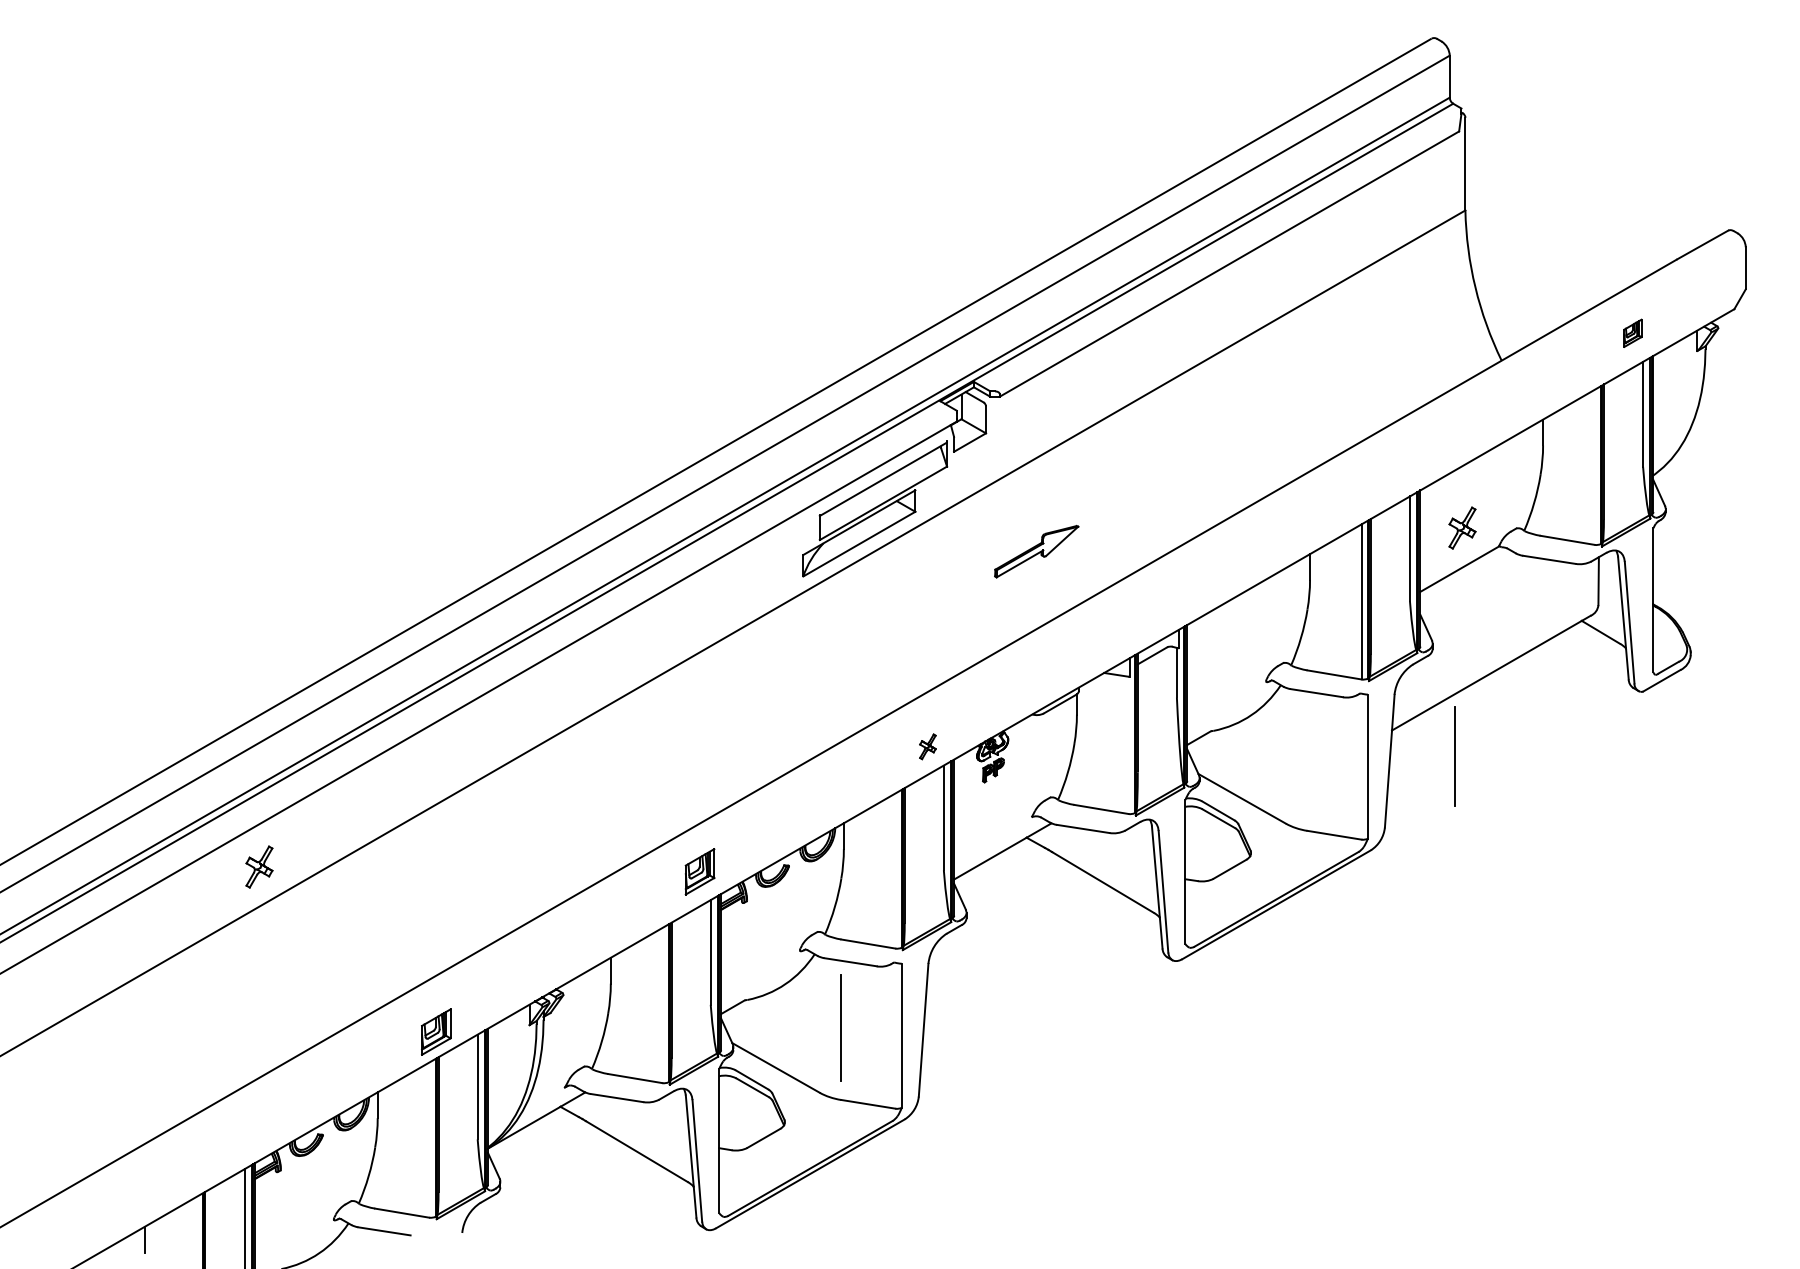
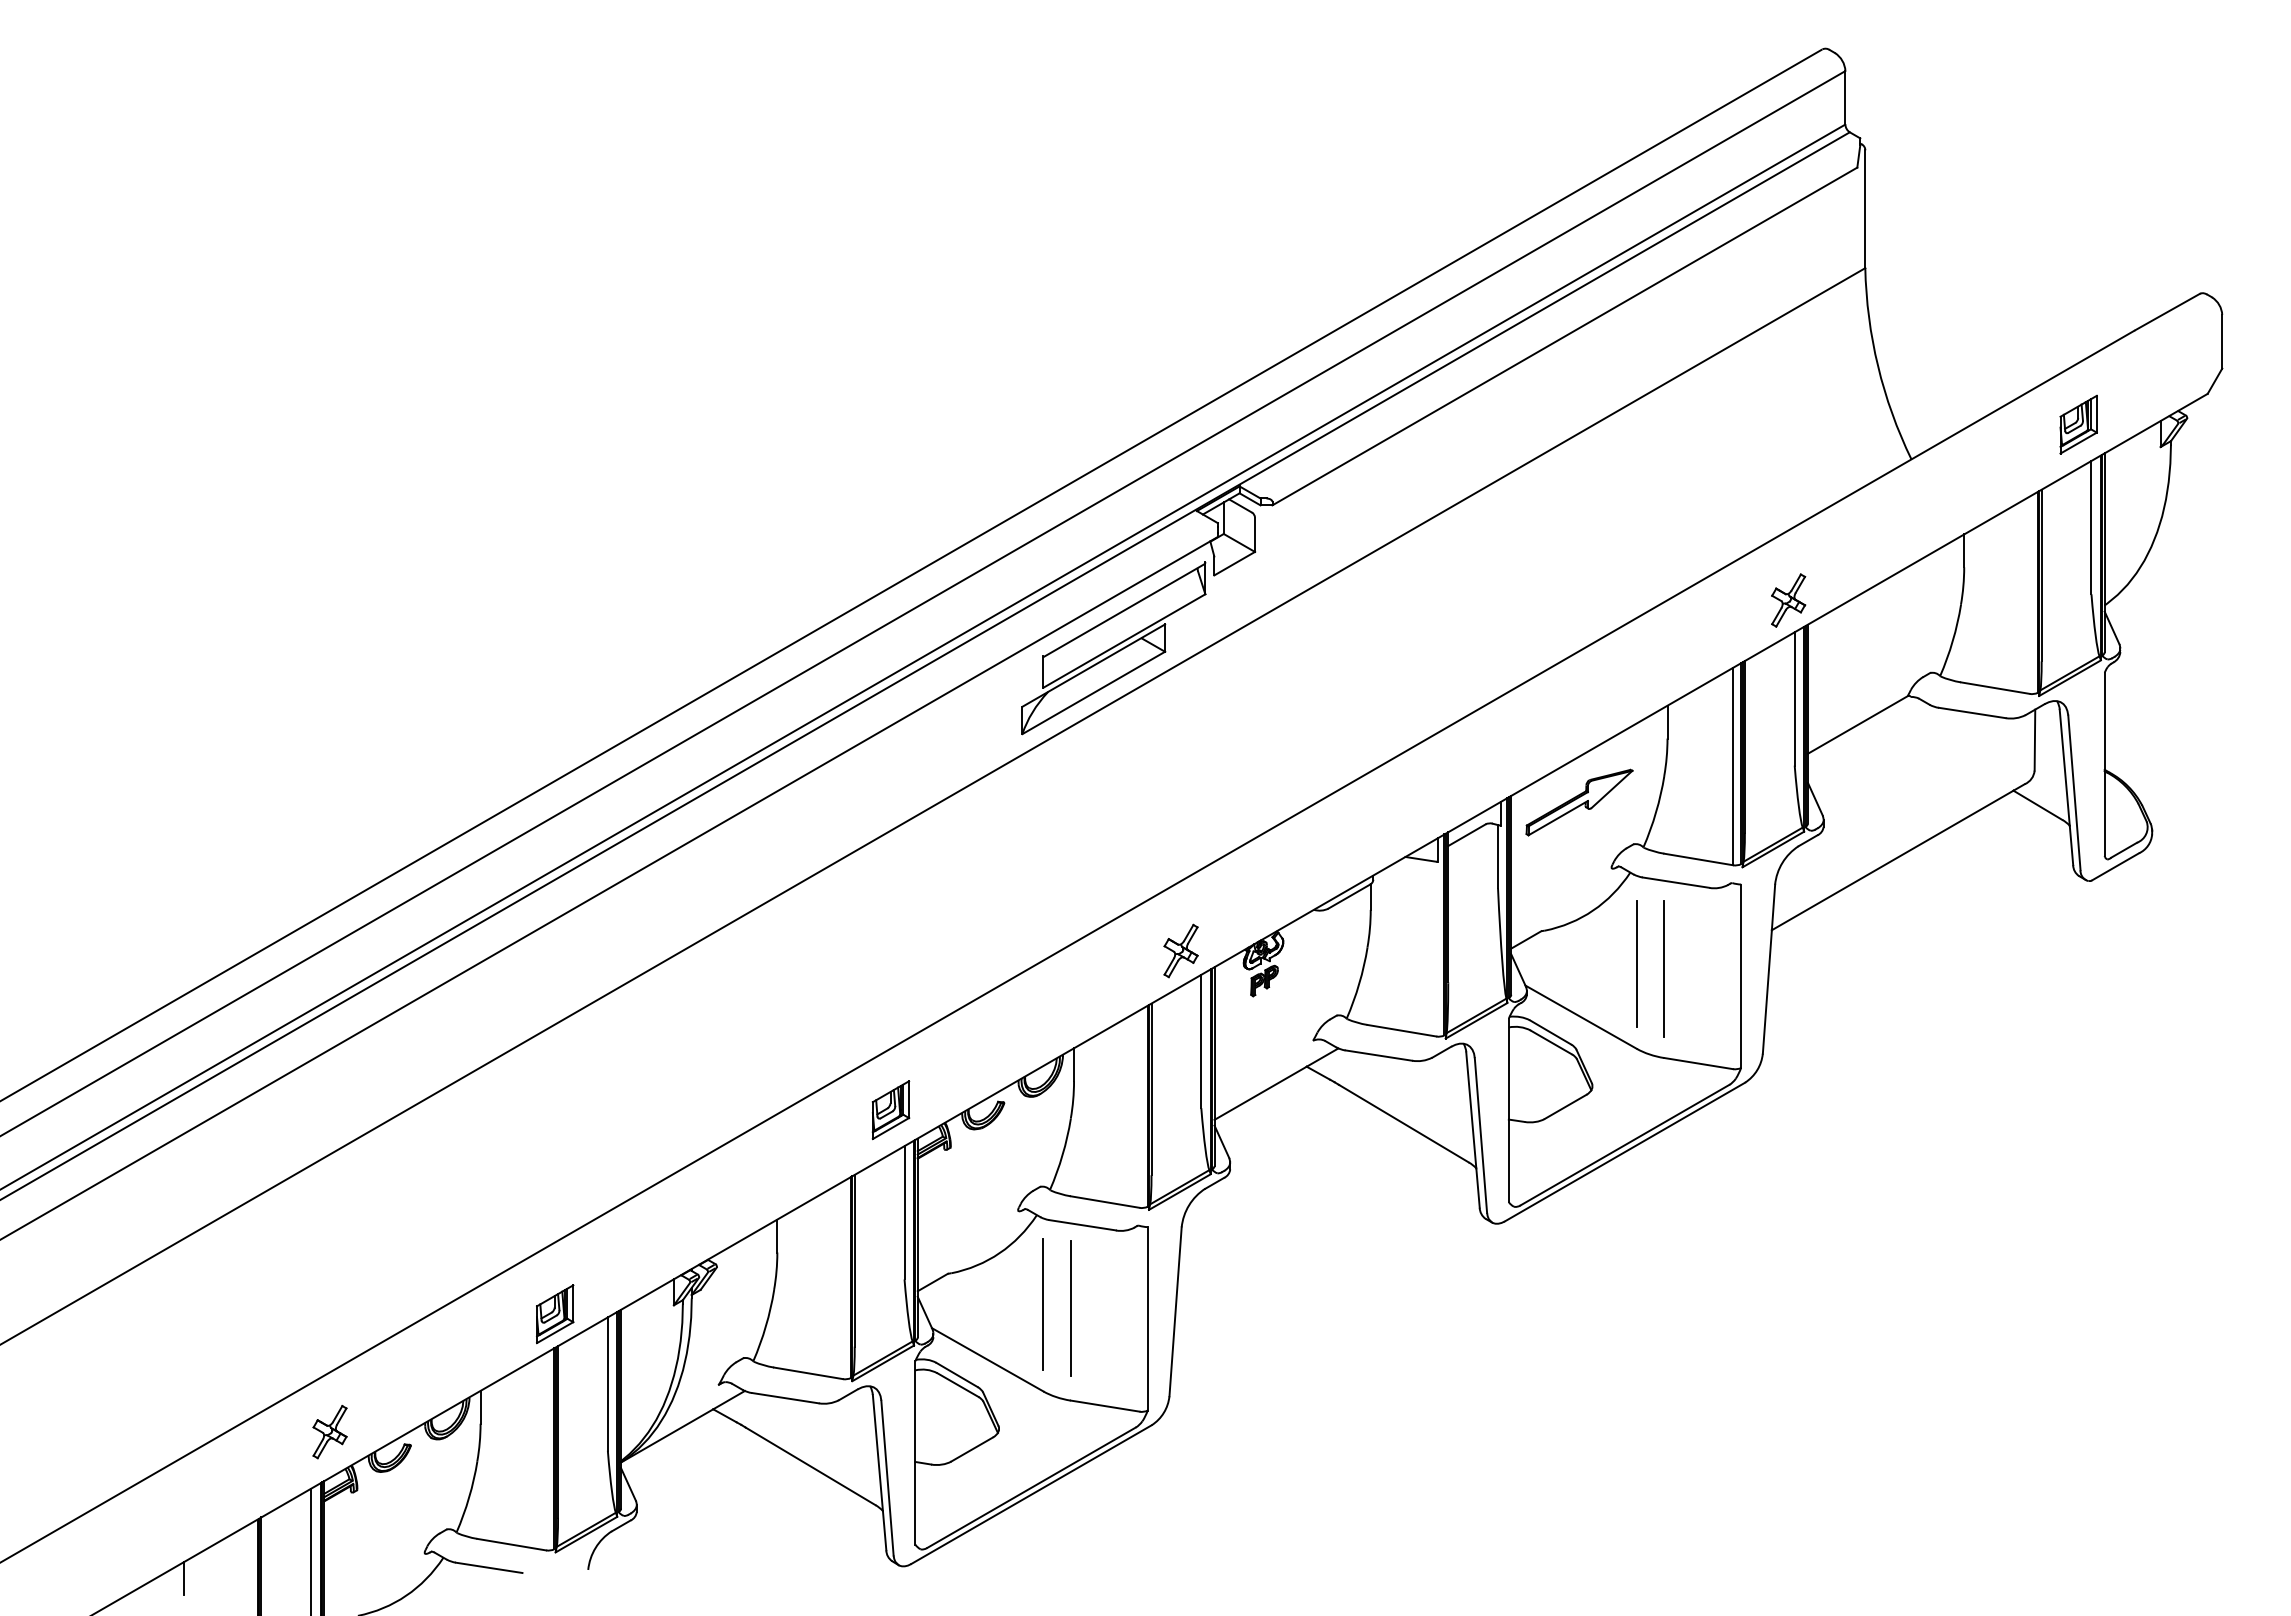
part: (1632, 333) -> (2078, 424), size x1.67
part: (1462, 528) -> (1788, 600), moved
part: (1036, 551) -> (1579, 802), moved
part: (927, 746) -> (1180, 950), size x1.67
line: (1454, 756) -> (1636, 963), moved
line: (1307, 760) -> (1664, 968), added
part: (259, 867) -> (329, 1432), moved
line: (819, 1024) -> (1042, 1304), added

